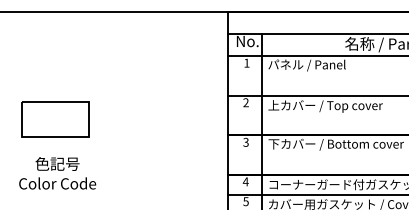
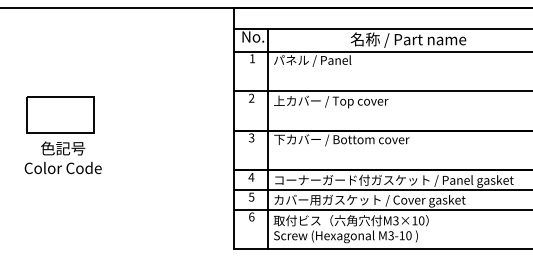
text: (56, 172) -> (62, 157), moved

